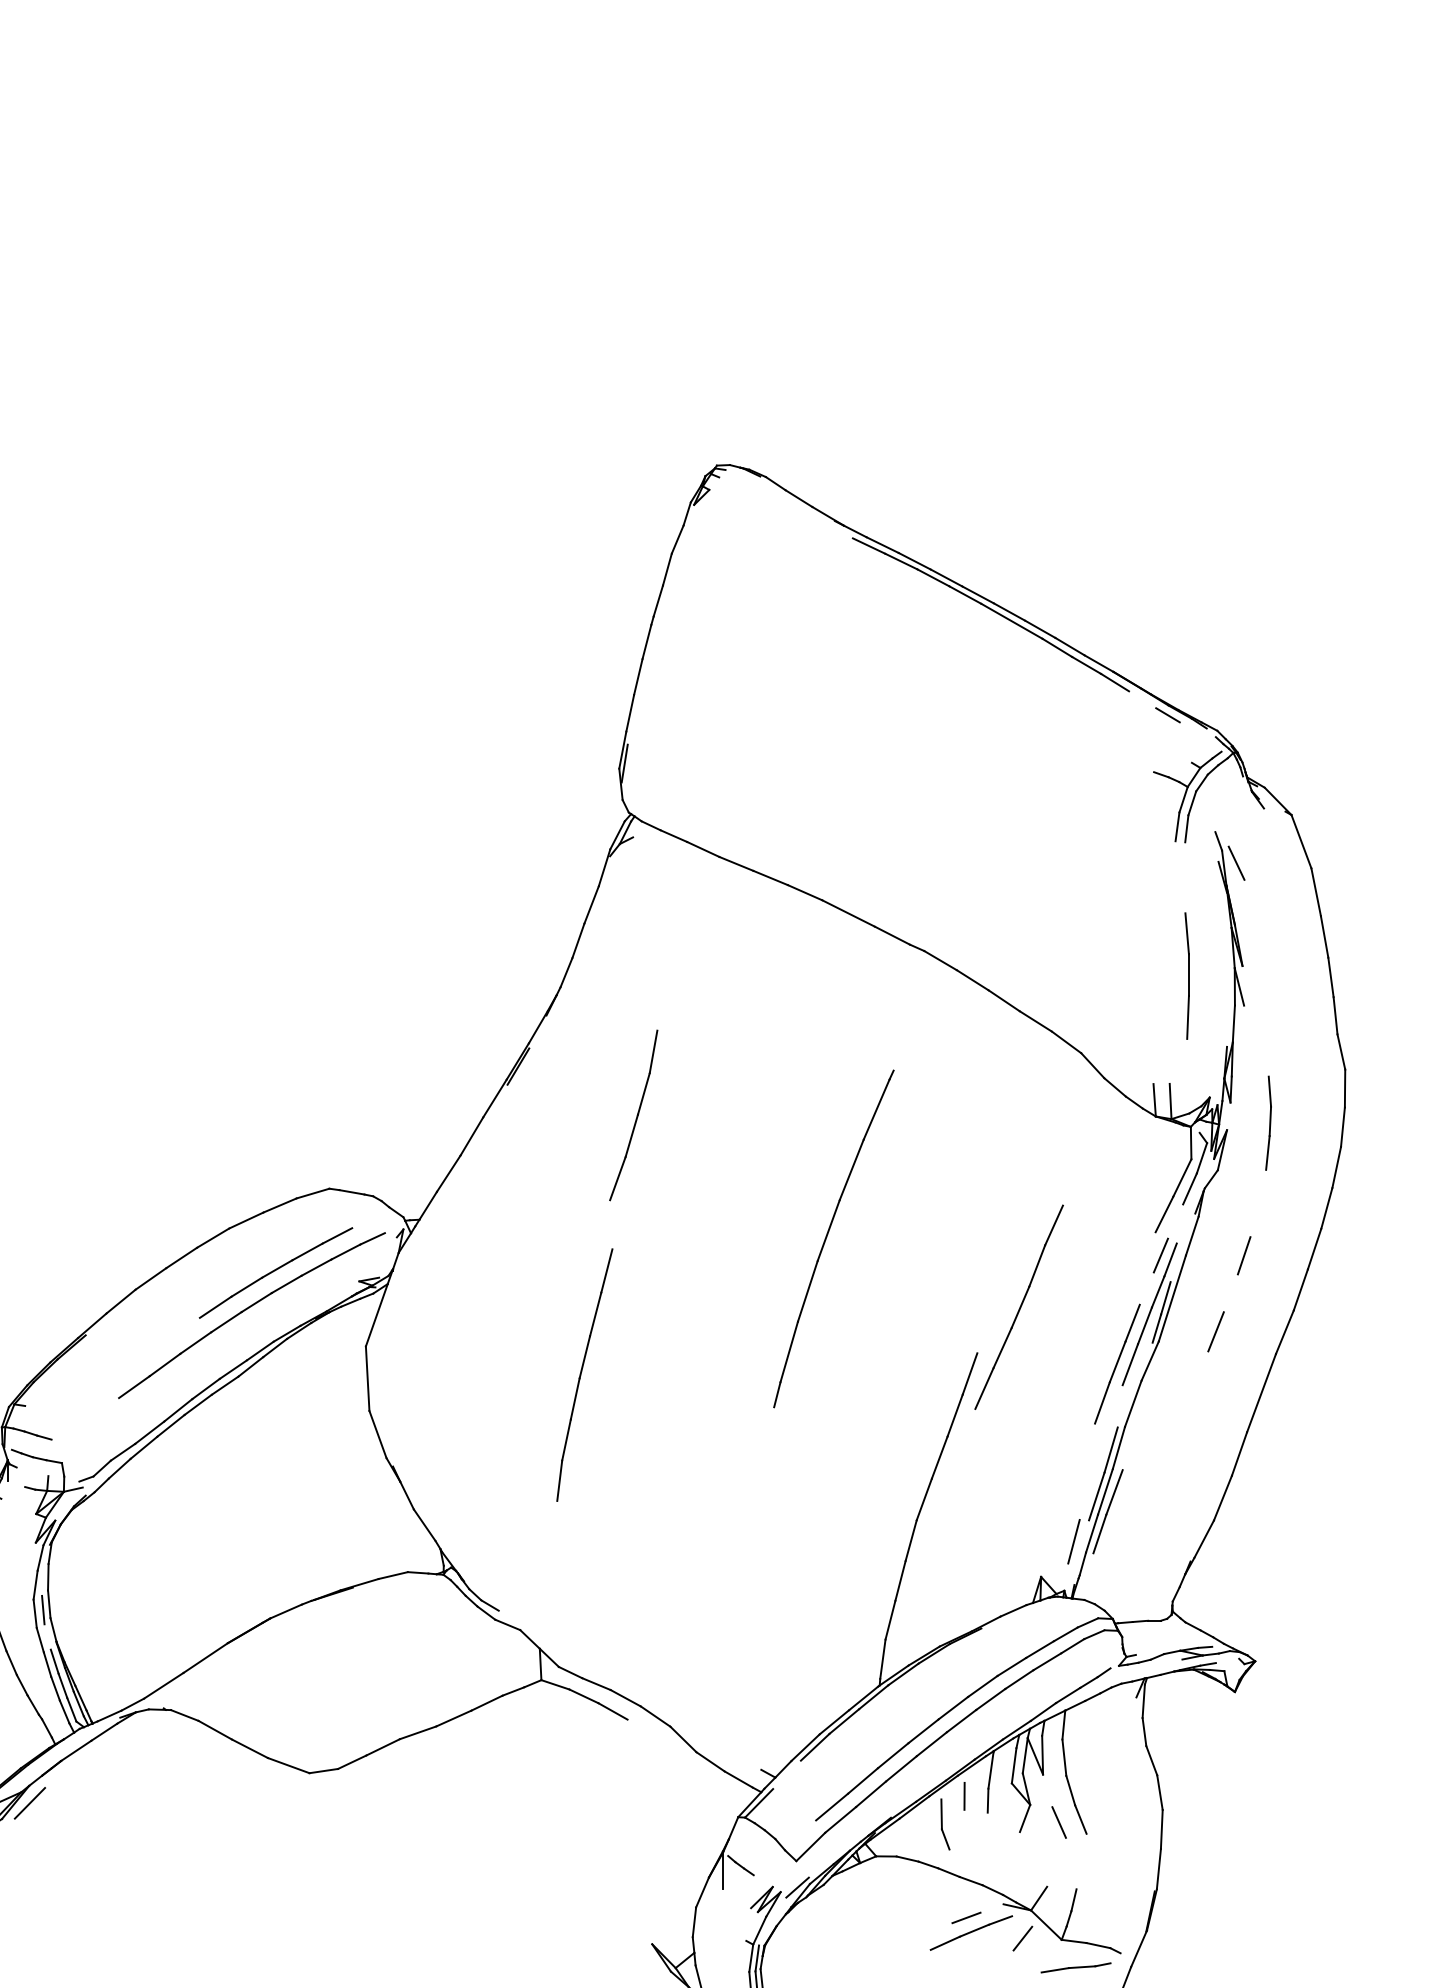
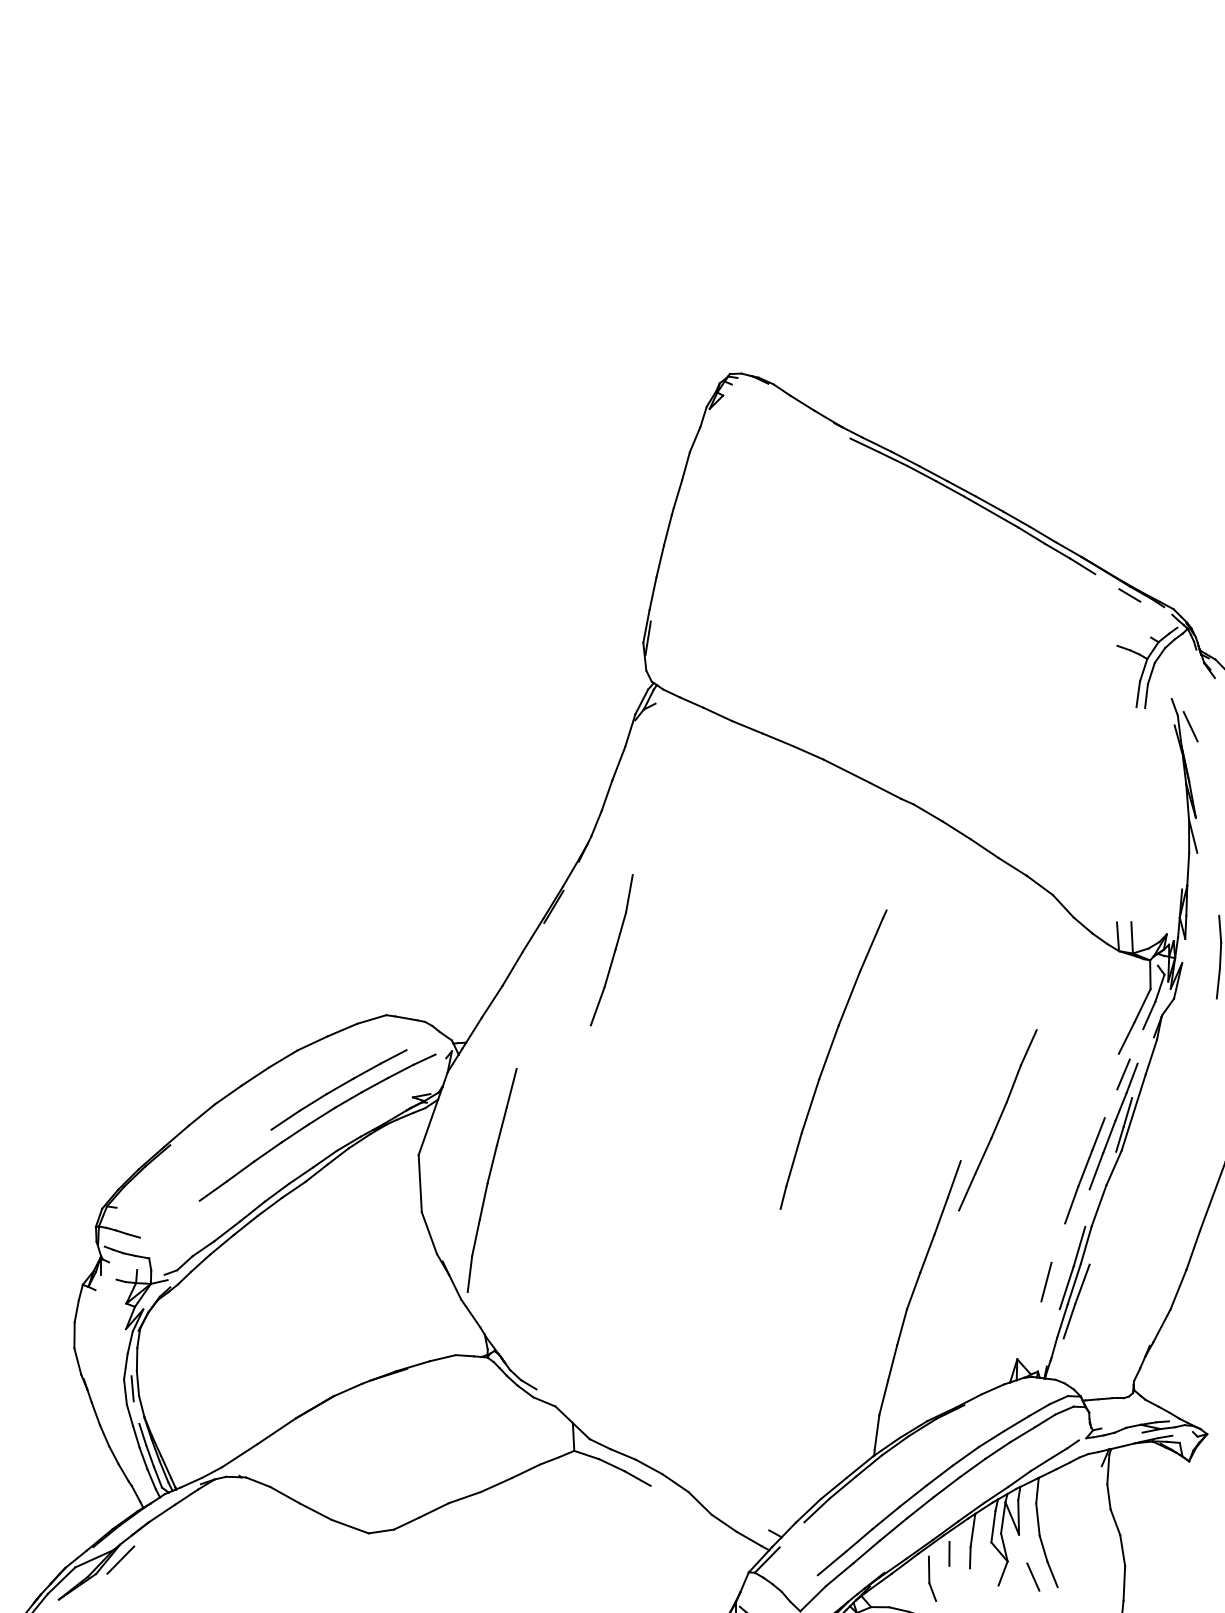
part: (1186, 975) -> (1146, 826), removed
part: (633, 1115) -> (611, 950), moved
line: (1243, 1255) -> (1196, 1074), removed
line: (1215, 1331) -> (1171, 1141), removed
part: (584, 1374) -> (491, 1179), moved
line: (1073, 1541) -> (1046, 1281), moved

